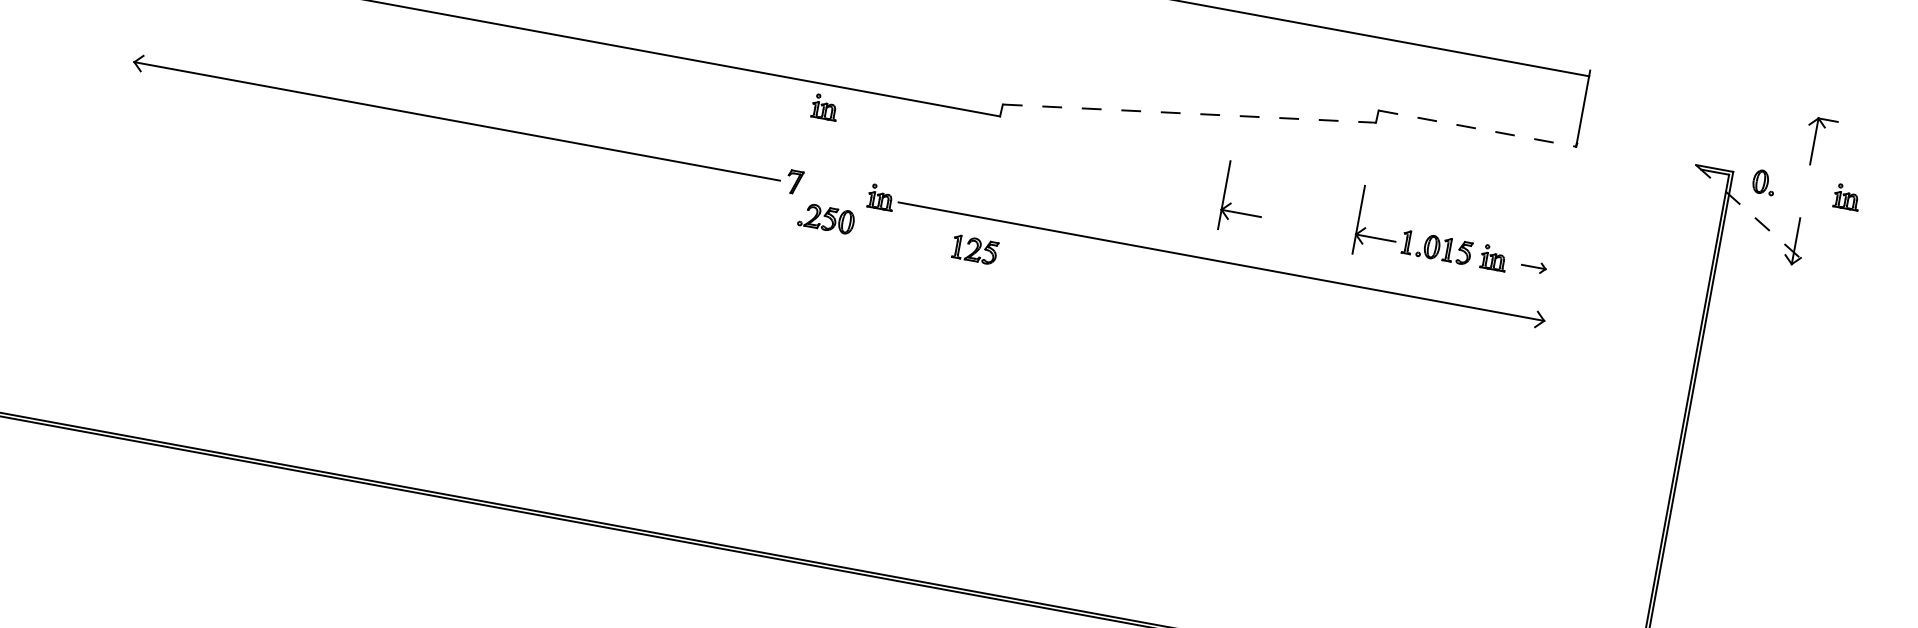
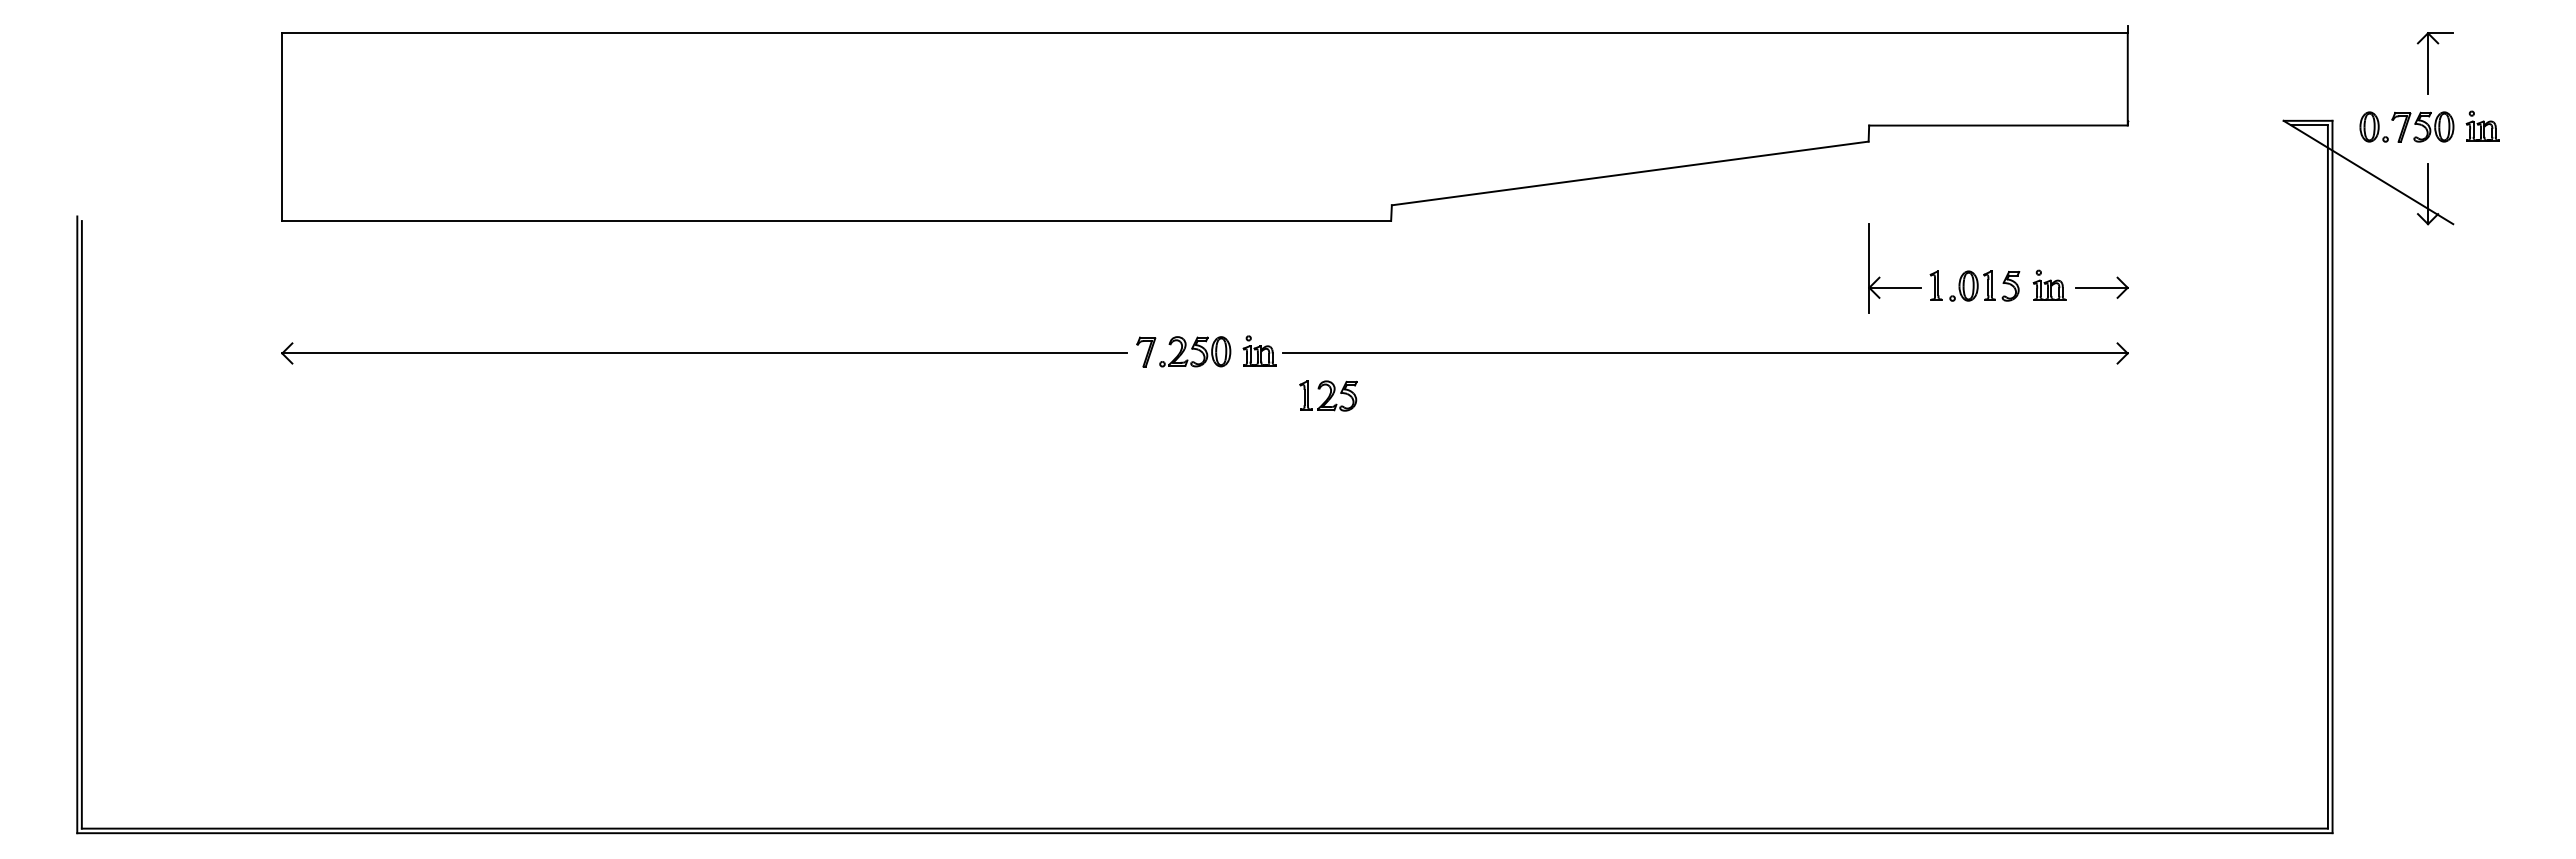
part: (825, 106) -> (1167, 249), removed
line: (1189, 113) -> (1630, 173), dashed -> solid
line: (1477, 128) -> (1998, 125), dashed -> solid
part: (1801, 188) -> (2422, 126), added
part: (1231, 203) -> (1704, 277), removed
line: (1753, 216) -> (2368, 172), dashed -> solid
part: (826, 218) -> (1195, 351), moved
part: (975, 249) -> (1328, 395), moved
part: (1533, 266) -> (2101, 287), size x1.67

